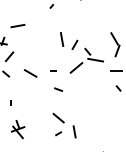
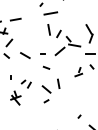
line: (63, 17) -> (50, 13), added
part: (100, 95) -> (78, 72), added
part: (30, 110) -> (25, 83), added
line: (74, 131) -> (58, 83), moved

